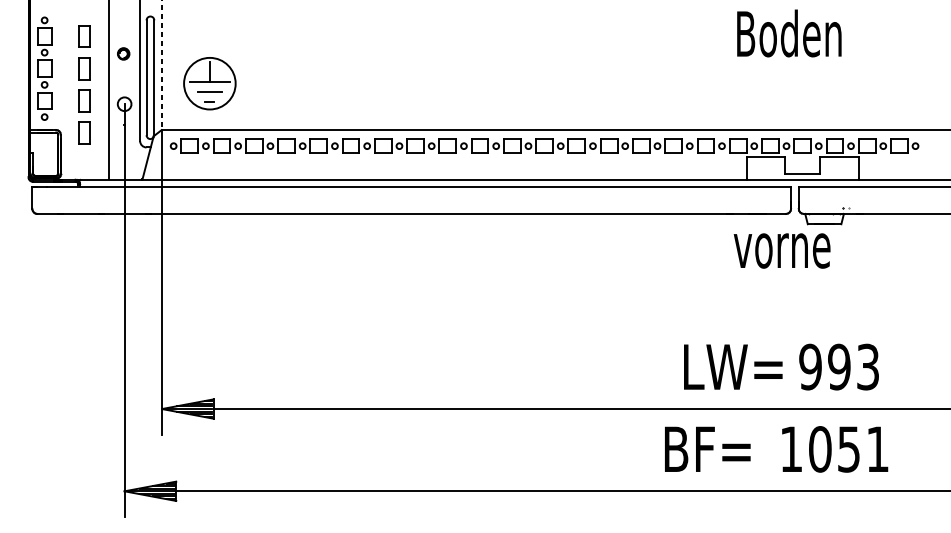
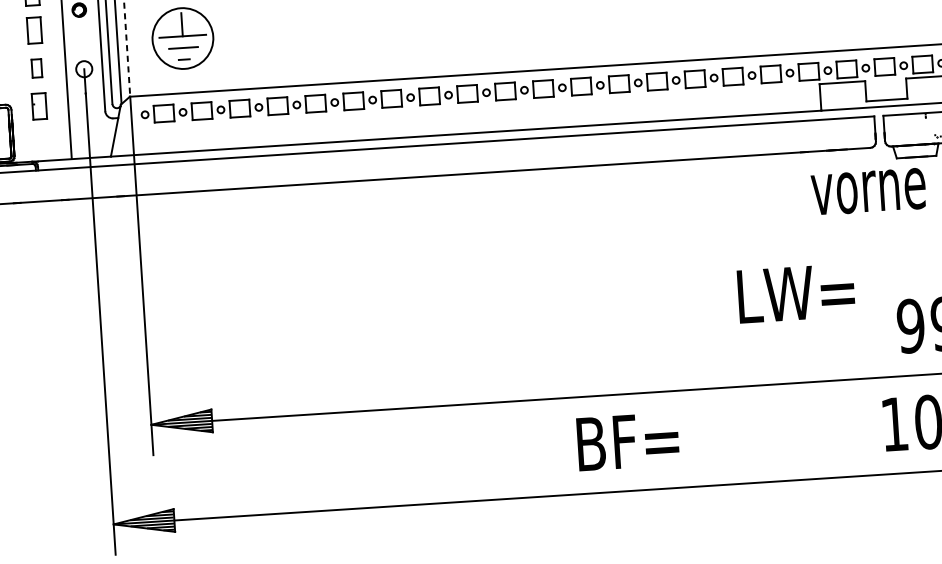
part: (84, 100) -> (36, 67), size x0.7
text: (733, 366) -> (796, 292), moved
text: (707, 448) -> (627, 440), moved

